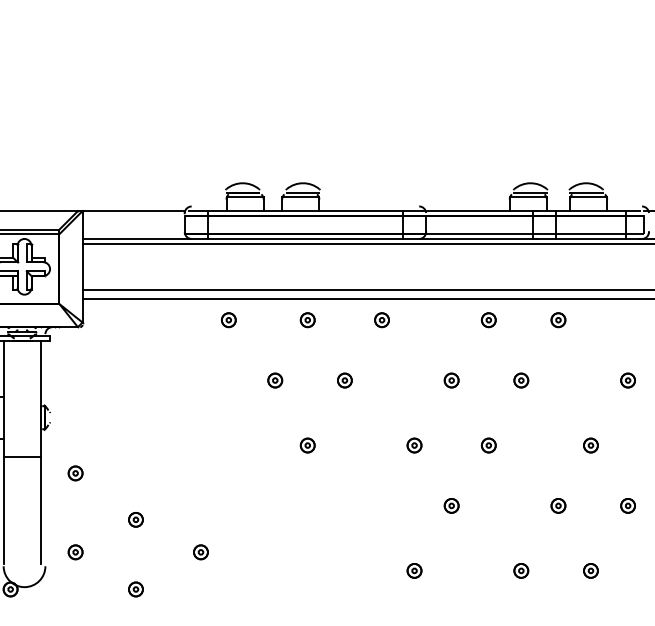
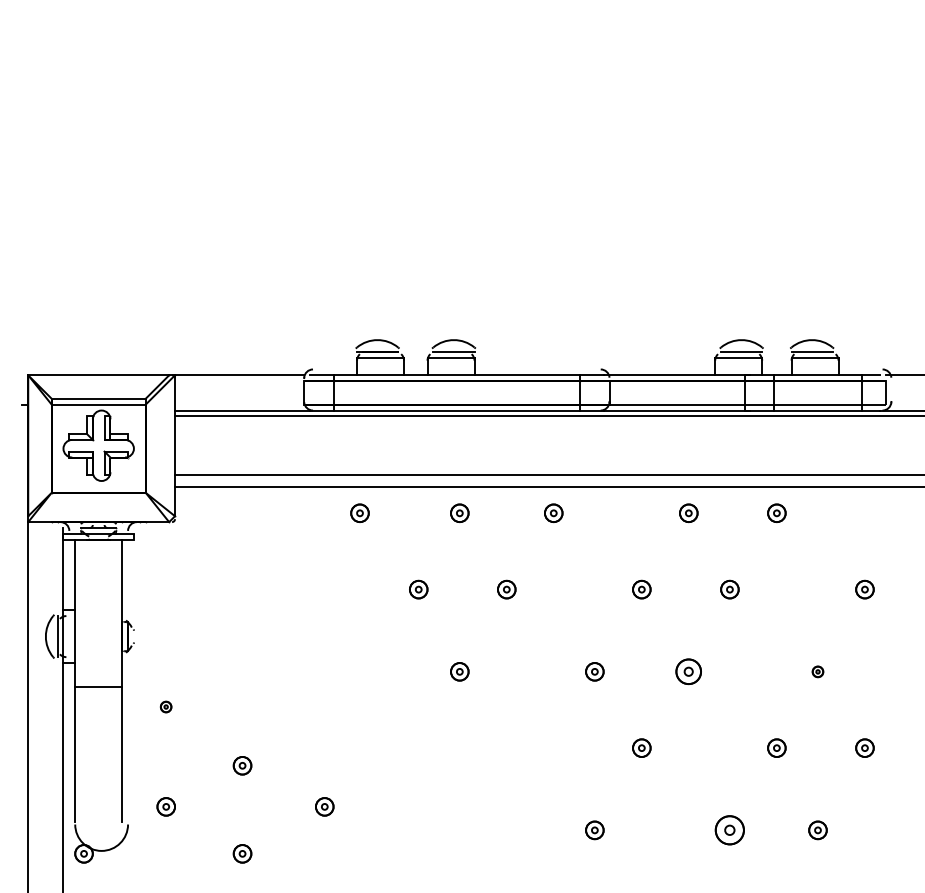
part: (488, 445) -> (688, 671), size x1.4
part: (590, 445) -> (817, 671), size x0.6
part: (75, 472) -> (165, 706), size x0.6
part: (521, 571) -> (729, 830), size x1.6

